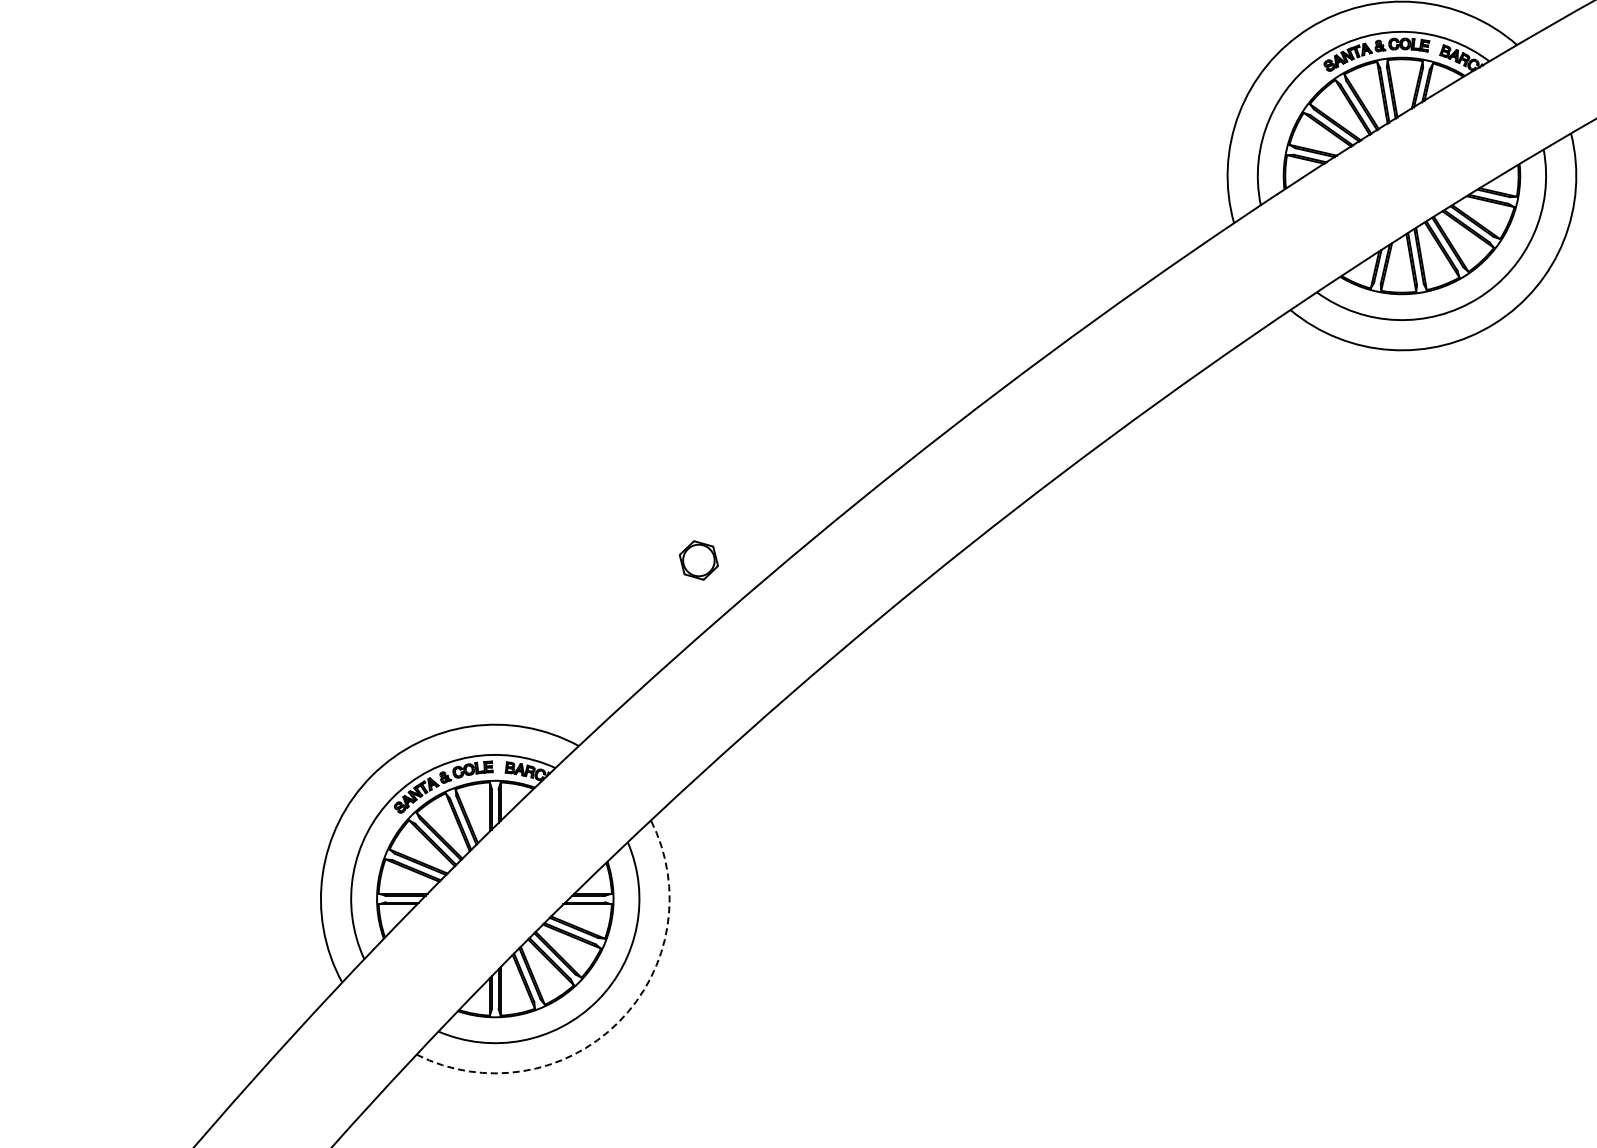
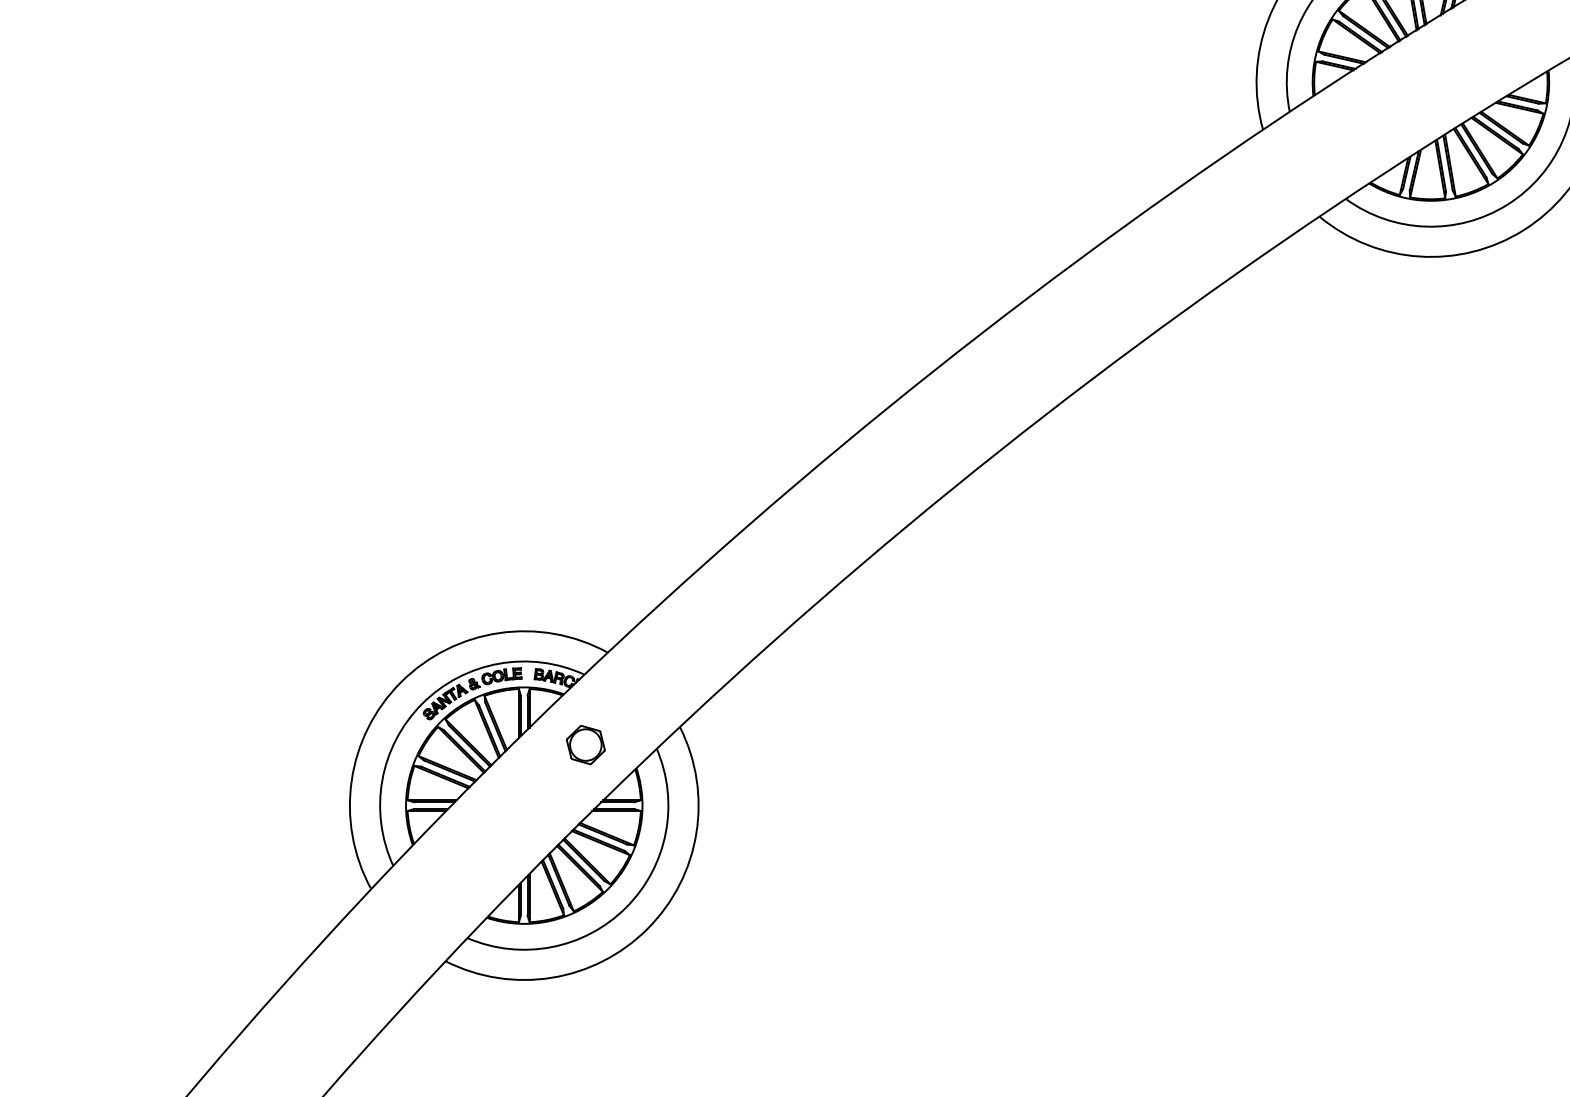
part: (698, 560) -> (585, 745), moved
arc: (618, 1022) -> (647, 929), dashed -> solid

